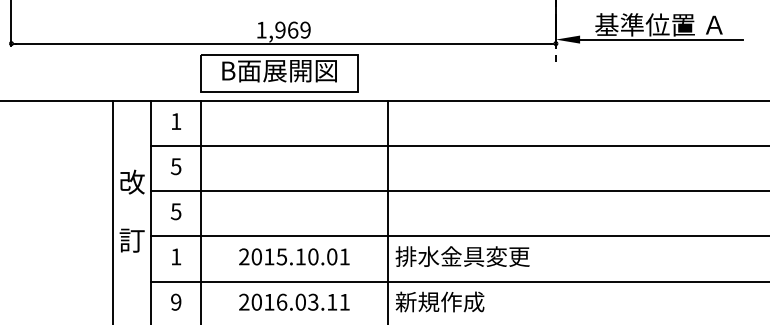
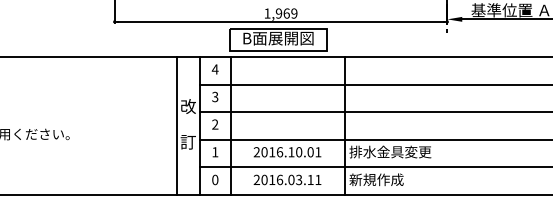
text: (174, 121) -> (214, 69), 1 -> 4
text: (176, 165) -> (215, 96), 5 -> 3
text: (176, 211) -> (215, 124), 5 -> 2
text: (281, 257) -> (279, 152), 2015.10.01 -> 2016.10.01
text: (176, 303) -> (215, 180), 9 -> 0

